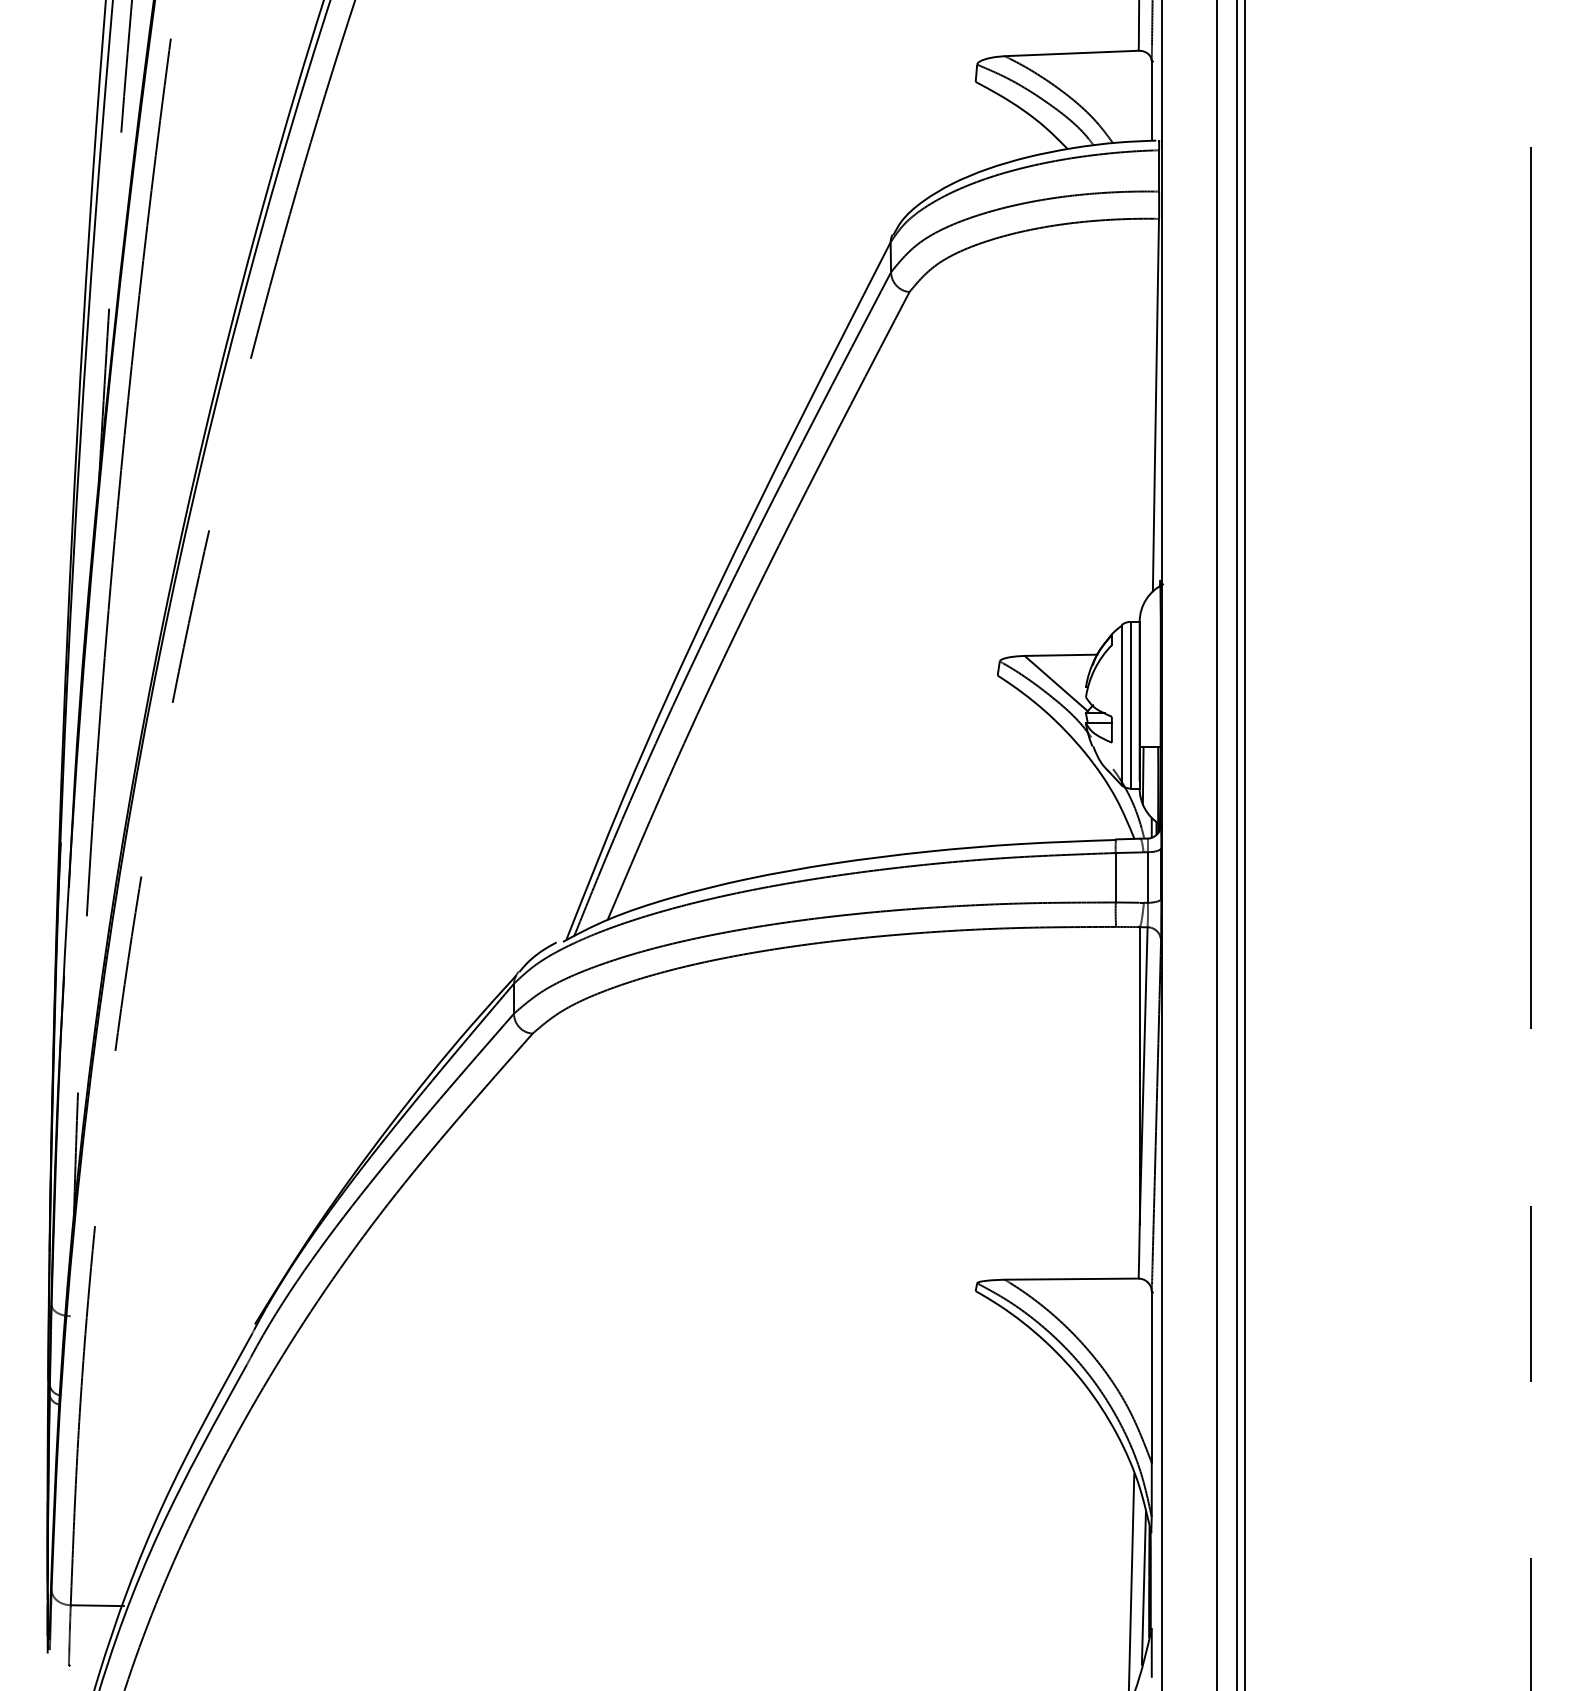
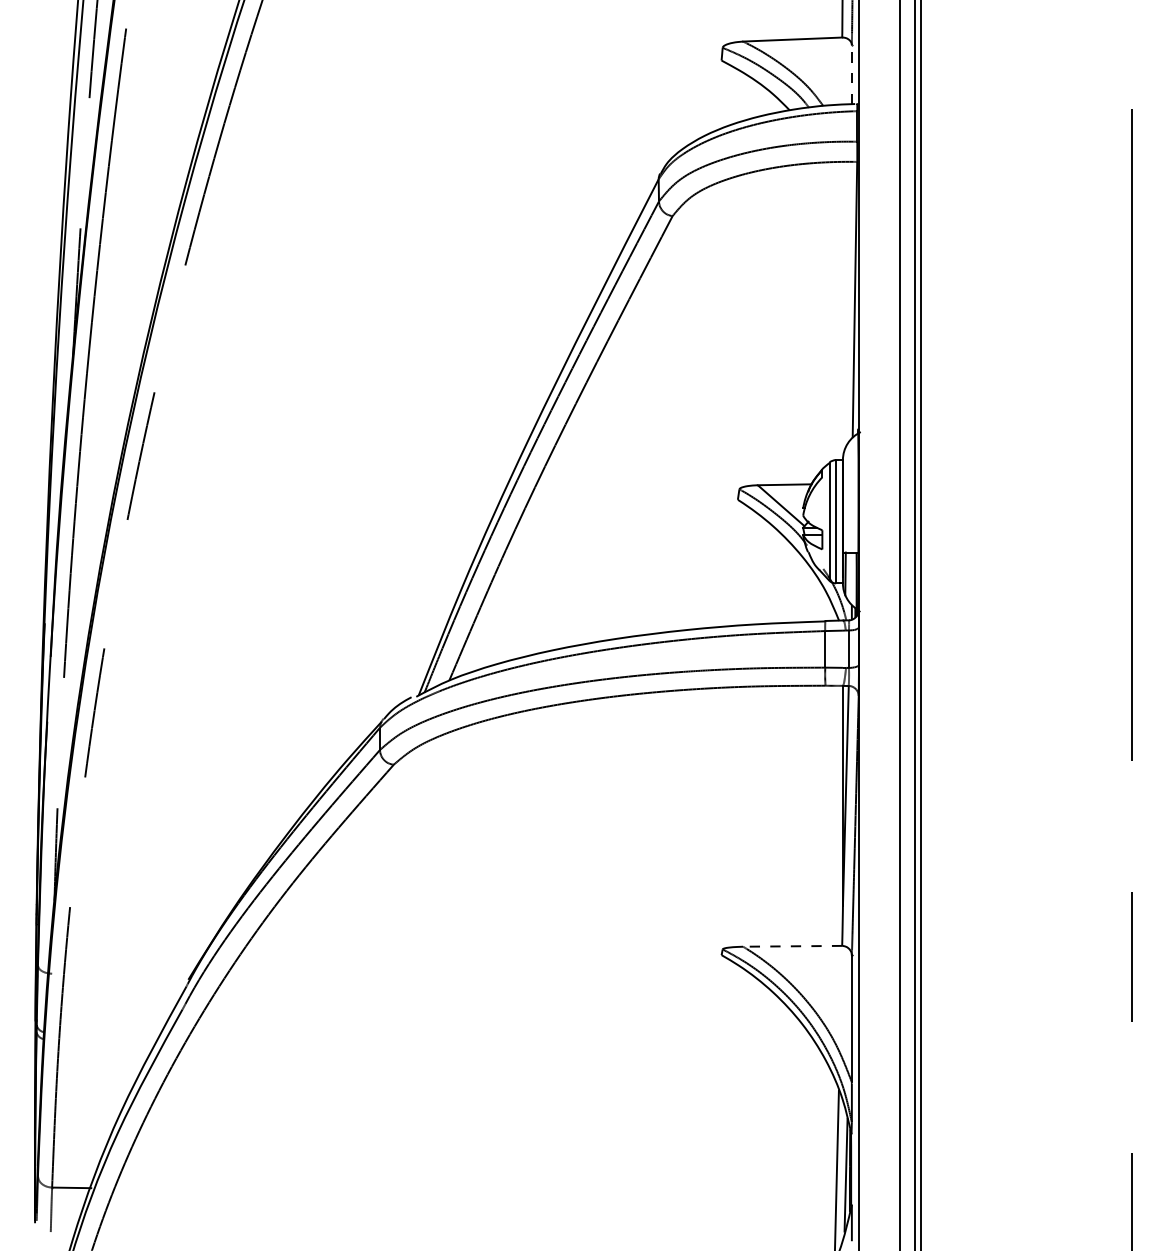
line: (1151, 100) -> (851, 74), solid -> dashed
line: (1071, 1279) -> (792, 946), solid -> dashed

